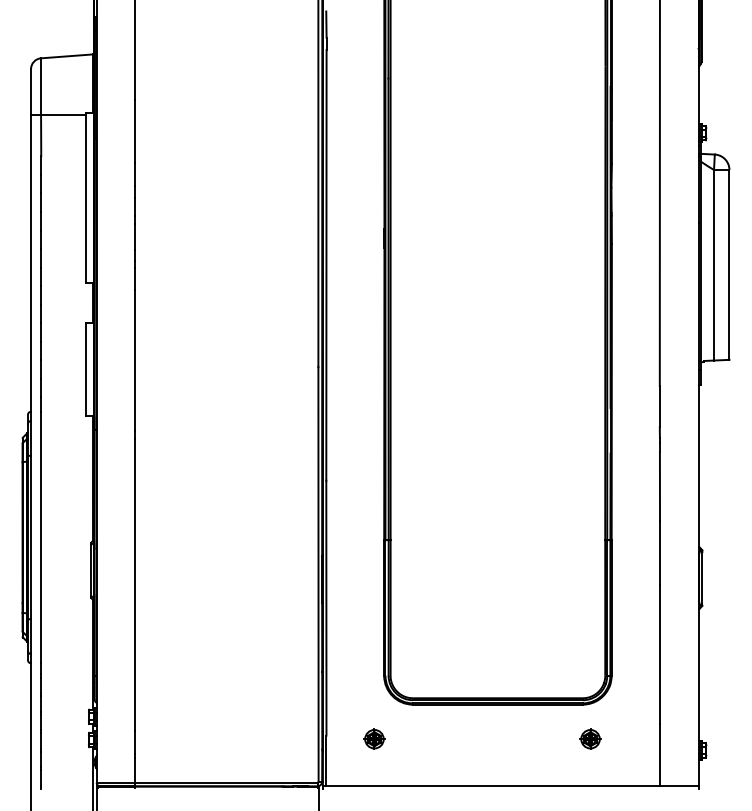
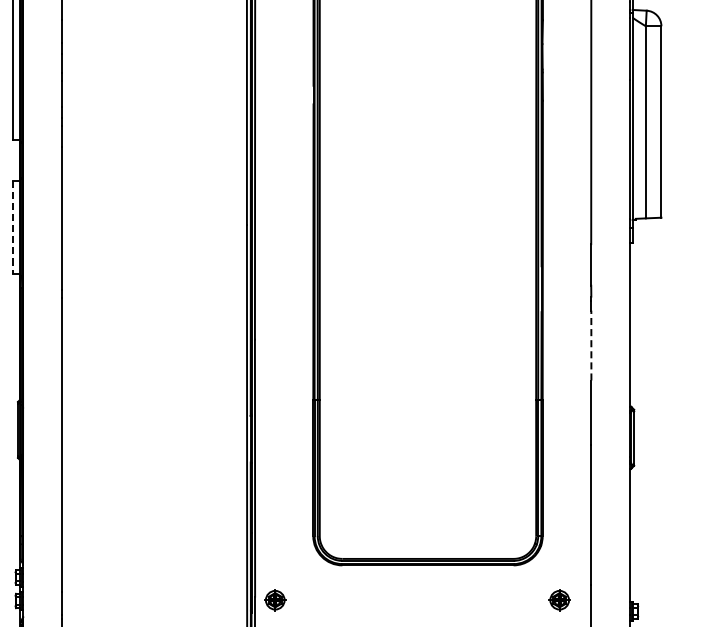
line: (85, 370) -> (12, 228), solid -> dashed
line: (659, 486) -> (590, 345), solid -> dashed
part: (374, 738) -> (275, 599), moved
part: (590, 738) -> (559, 599), moved

